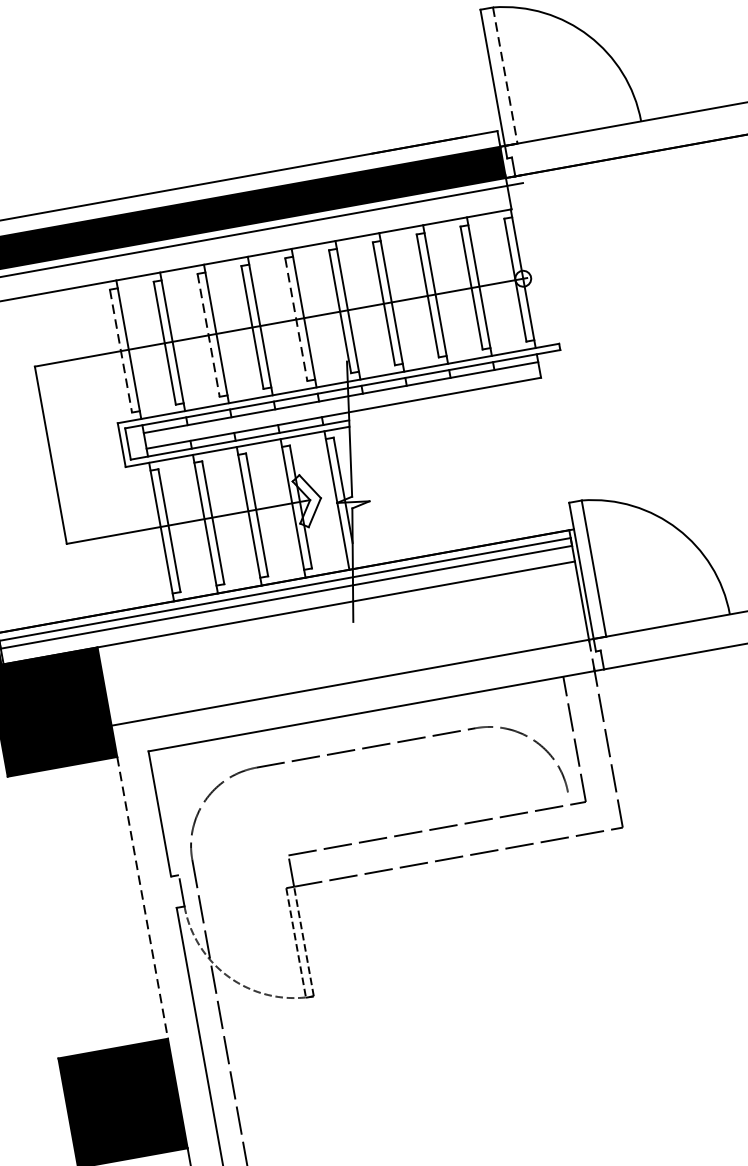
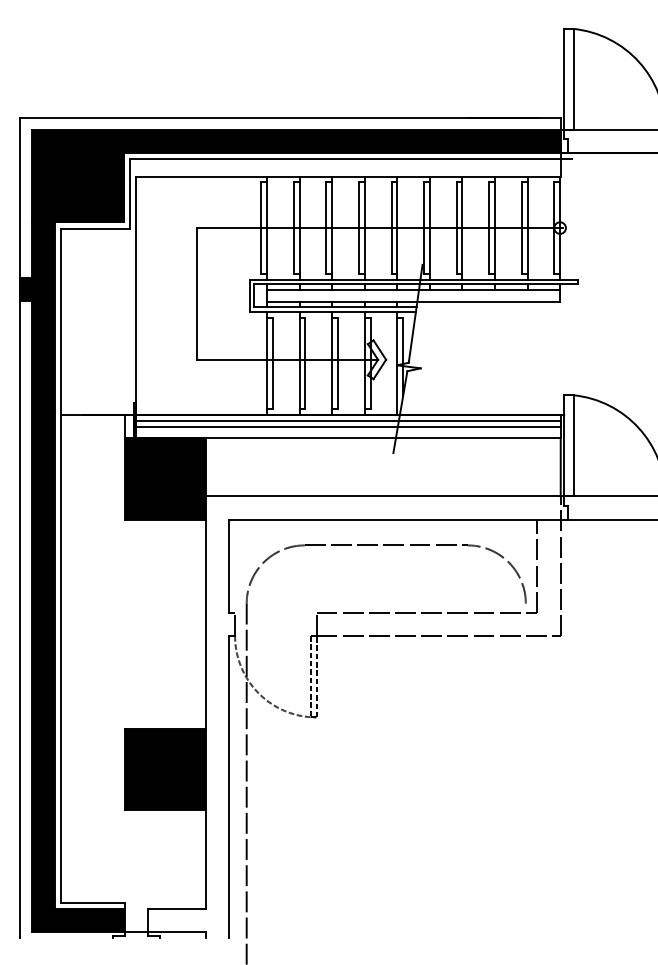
line: (505, 75) -> (573, 79), dashed -> solid
line: (296, 320) -> (391, 228), dashed -> solid
line: (208, 335) -> (326, 228), dashed -> solid
line: (121, 351) -> (261, 228), dashed -> solid
line: (143, 897) -> (206, 624), dashed -> solid

